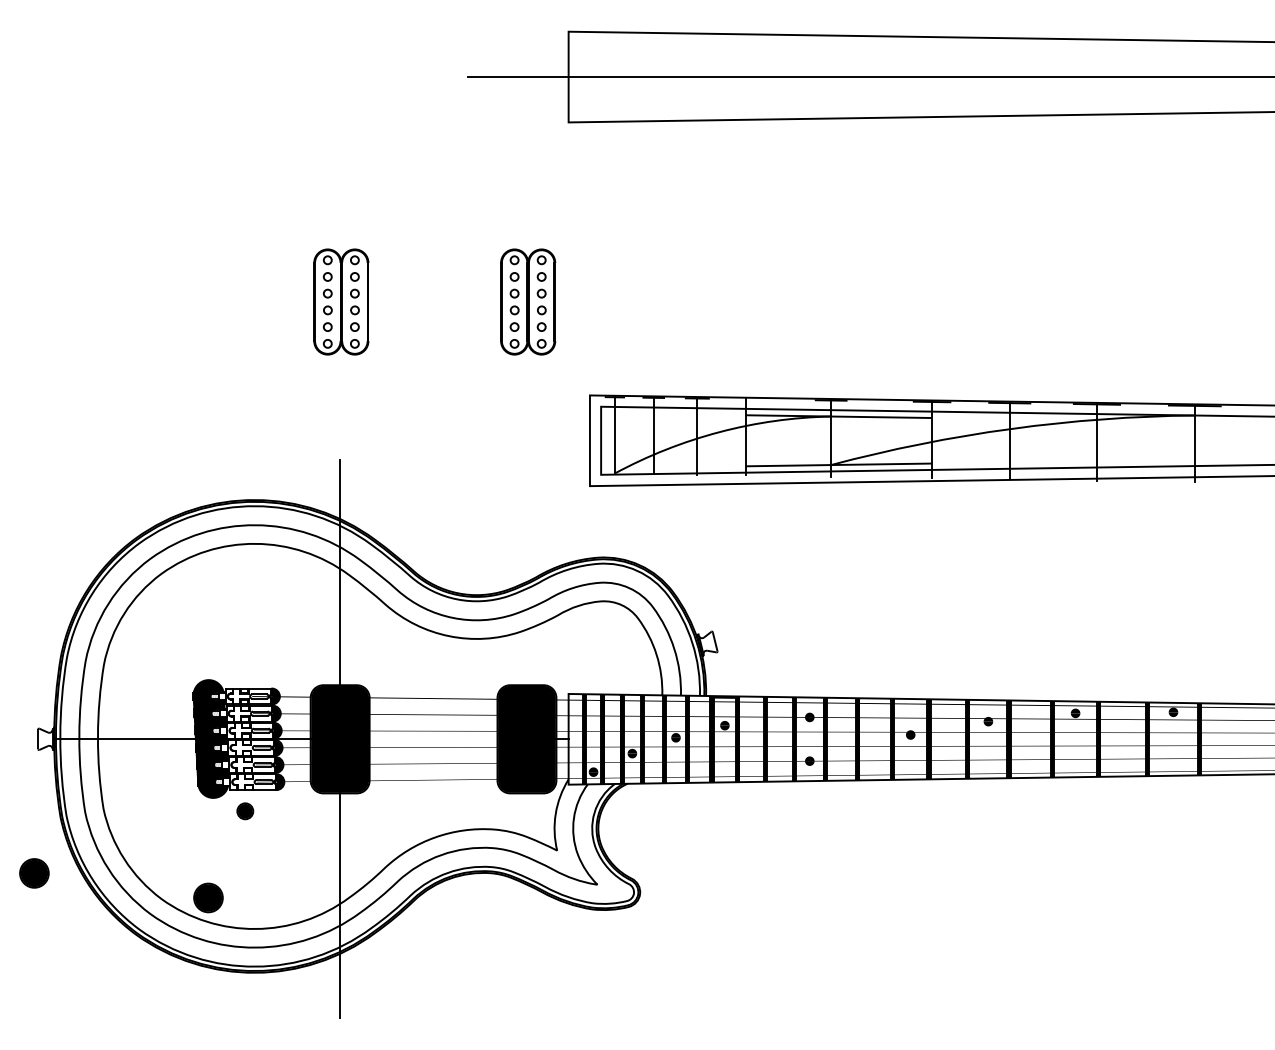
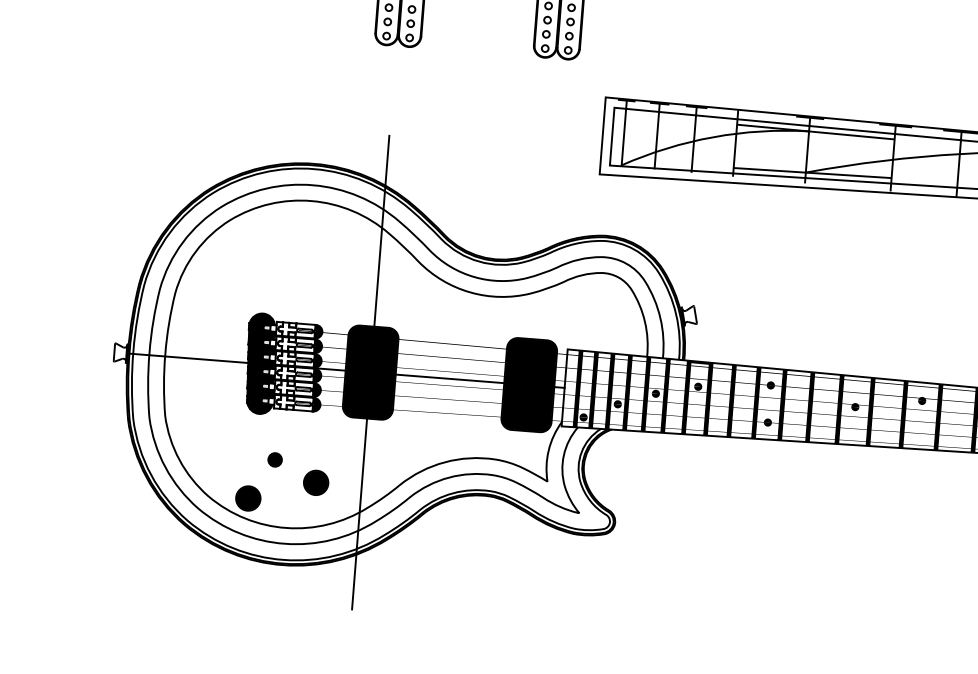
line: (433, 739) -> (449, 379), added
part: (245, 811) -> (275, 460), moved
part: (34, 873) -> (316, 482), moved

